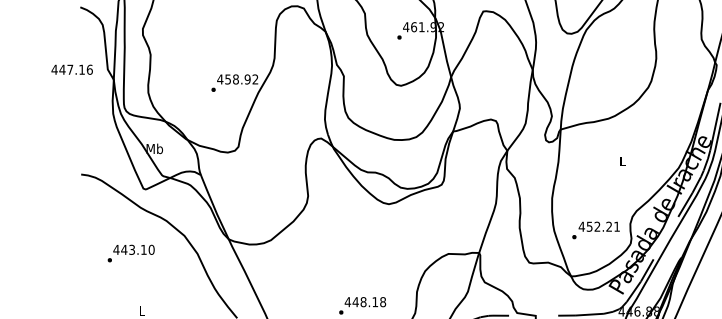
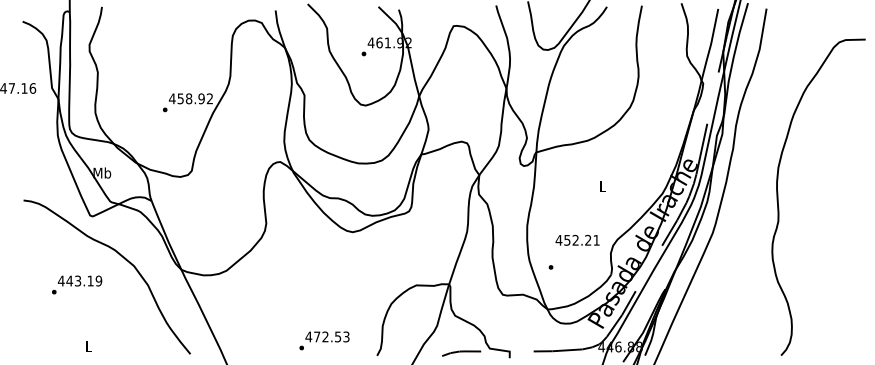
text: (599, 226) -> (577, 240), moved
text: (151, 250) -> (98, 281), 443.10 -> 443.19
text: (369, 301) -> (331, 336), 448.18 -> 472.53

